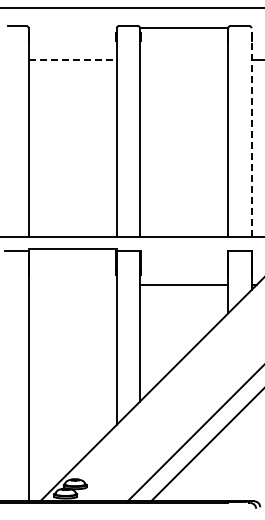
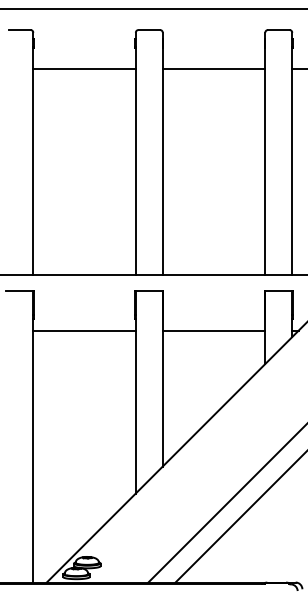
line: (184, 27) -> (214, 69), moved
line: (73, 59) -> (85, 69), dashed -> solid
line: (251, 132) -> (292, 153), dashed -> solid
line: (72, 248) -> (84, 330), moved

